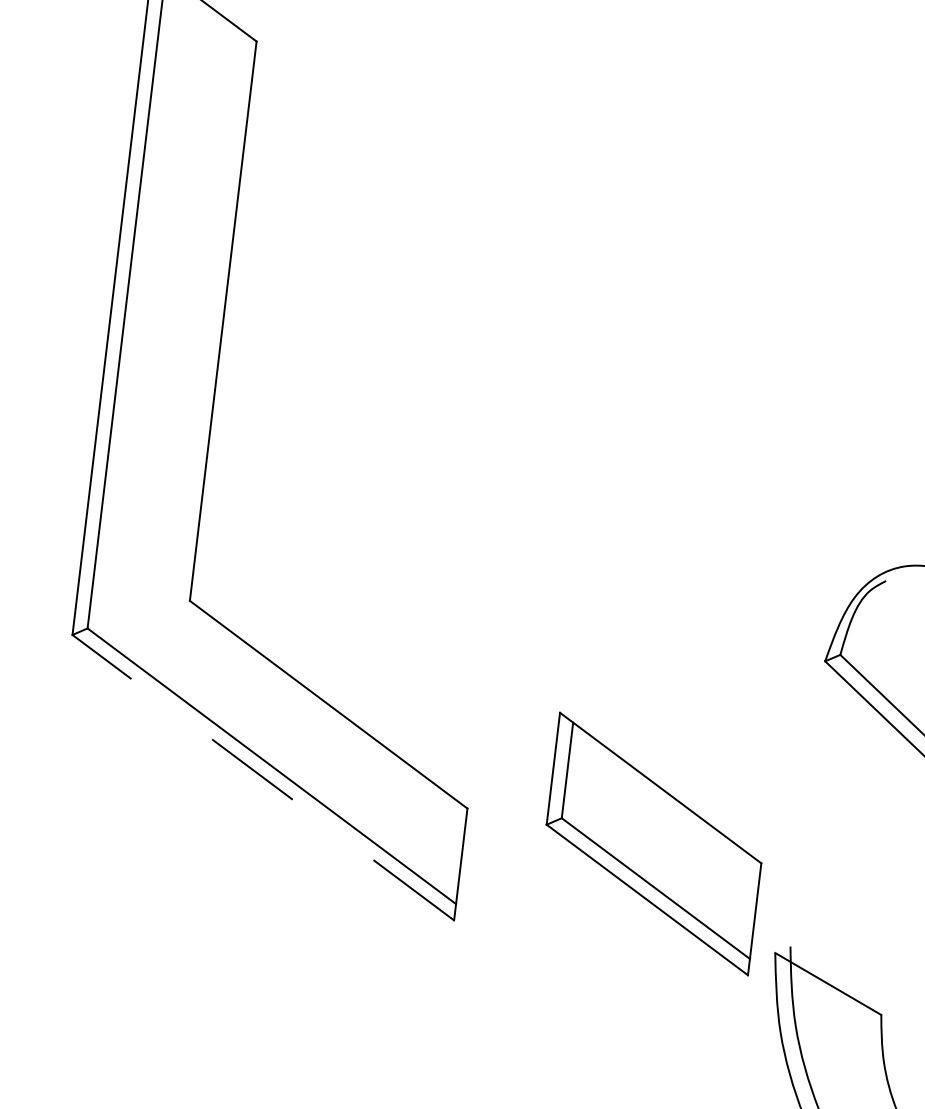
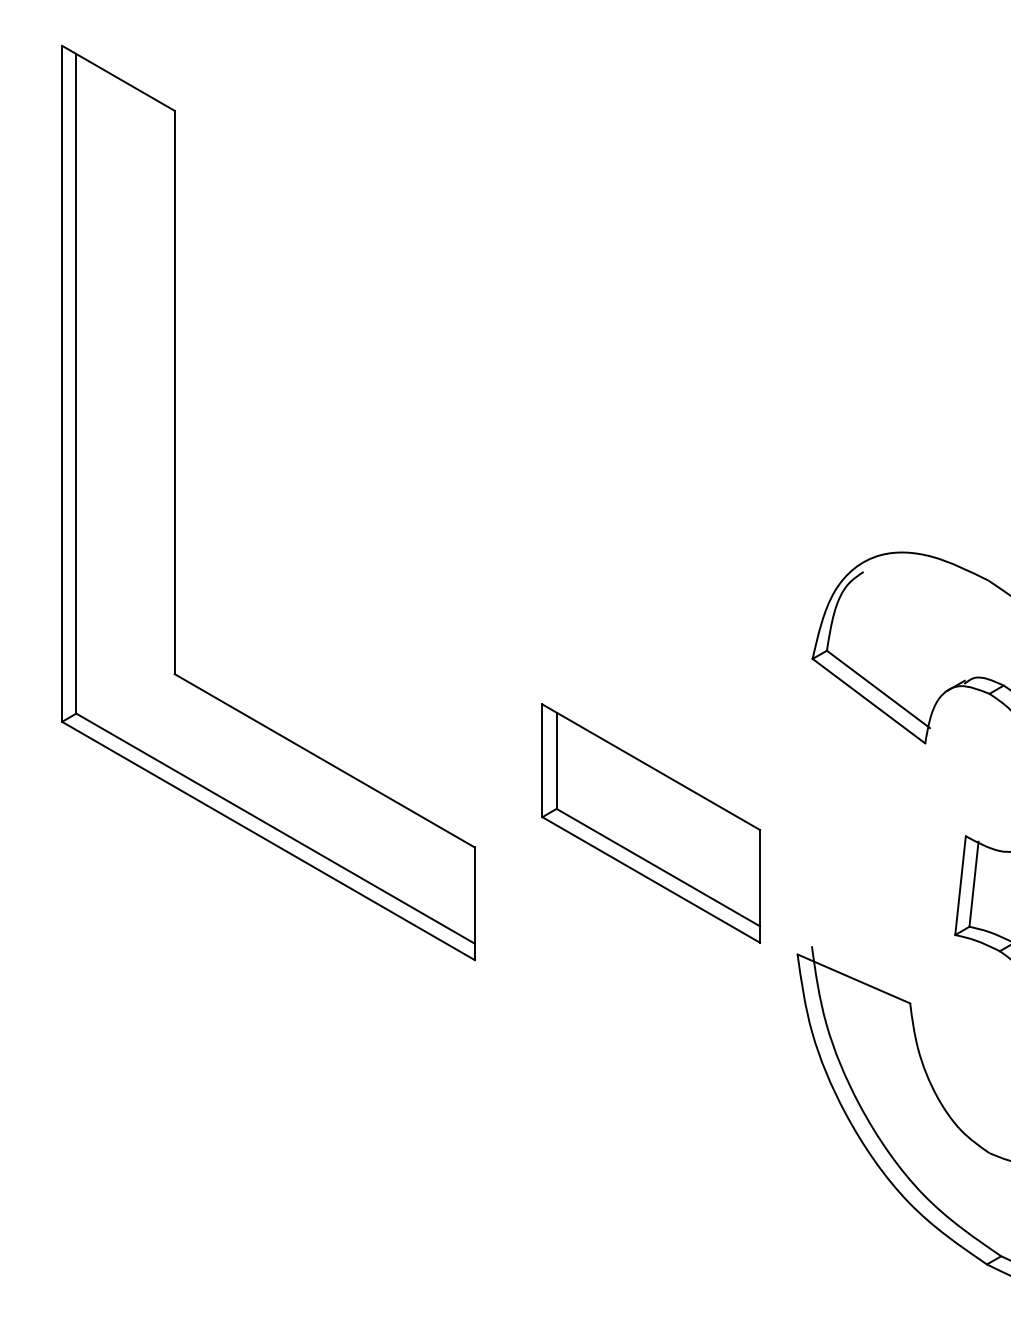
line: (263, 777) -> (268, 840), dashed -> solid
part: (654, 843) -> (651, 823), moved

